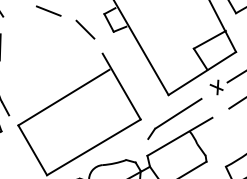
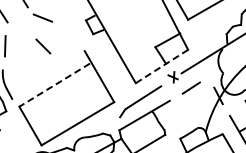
line: (85, 29) -> (43, 46), moved
line: (201, 73) -> (161, 66), solid -> dashed
line: (63, 98) -> (54, 85), solid -> dashed

